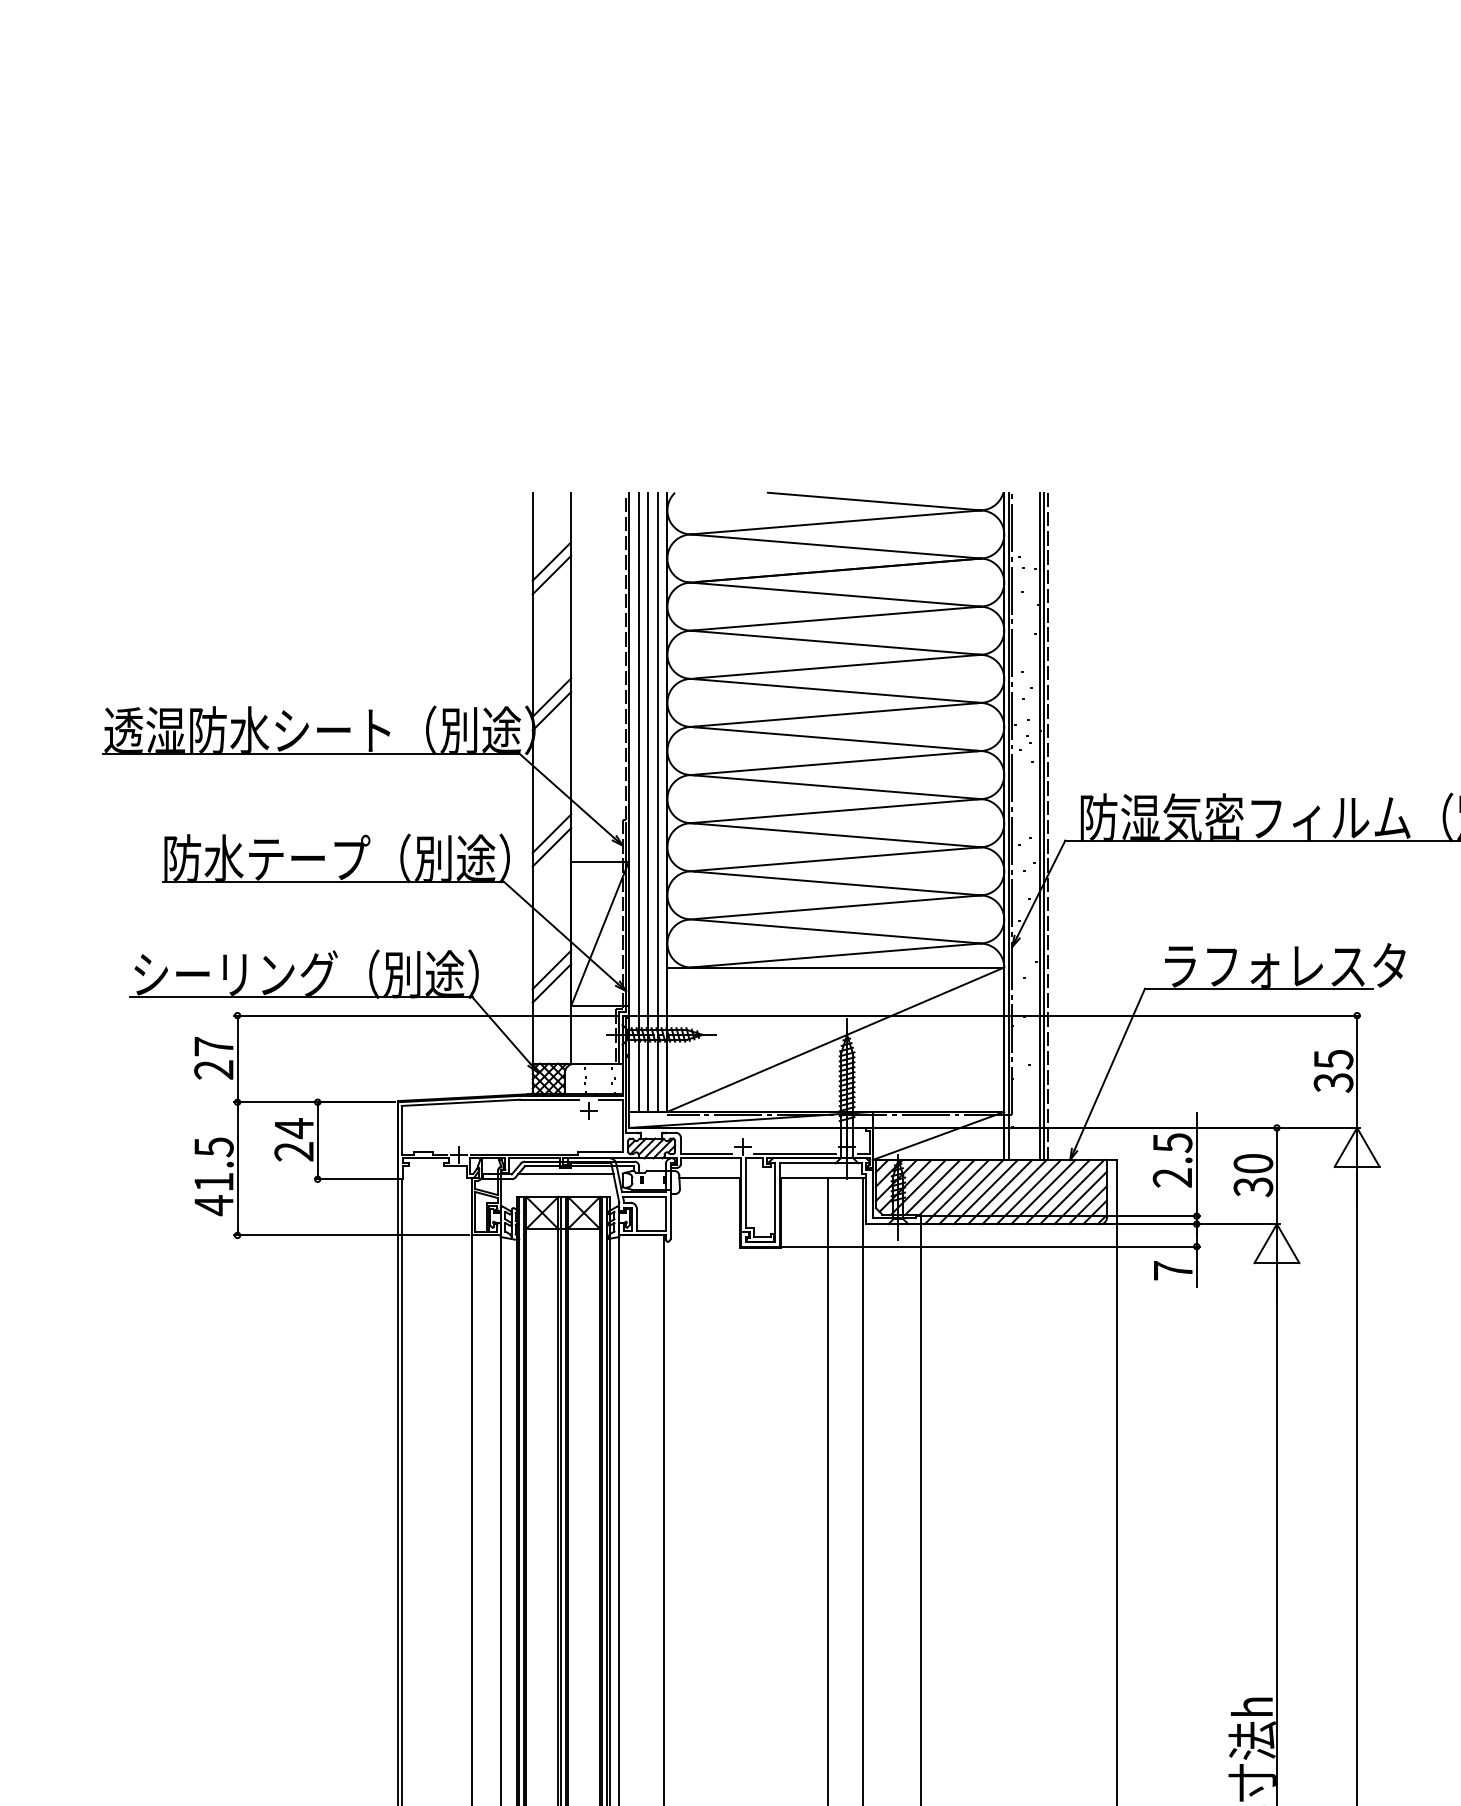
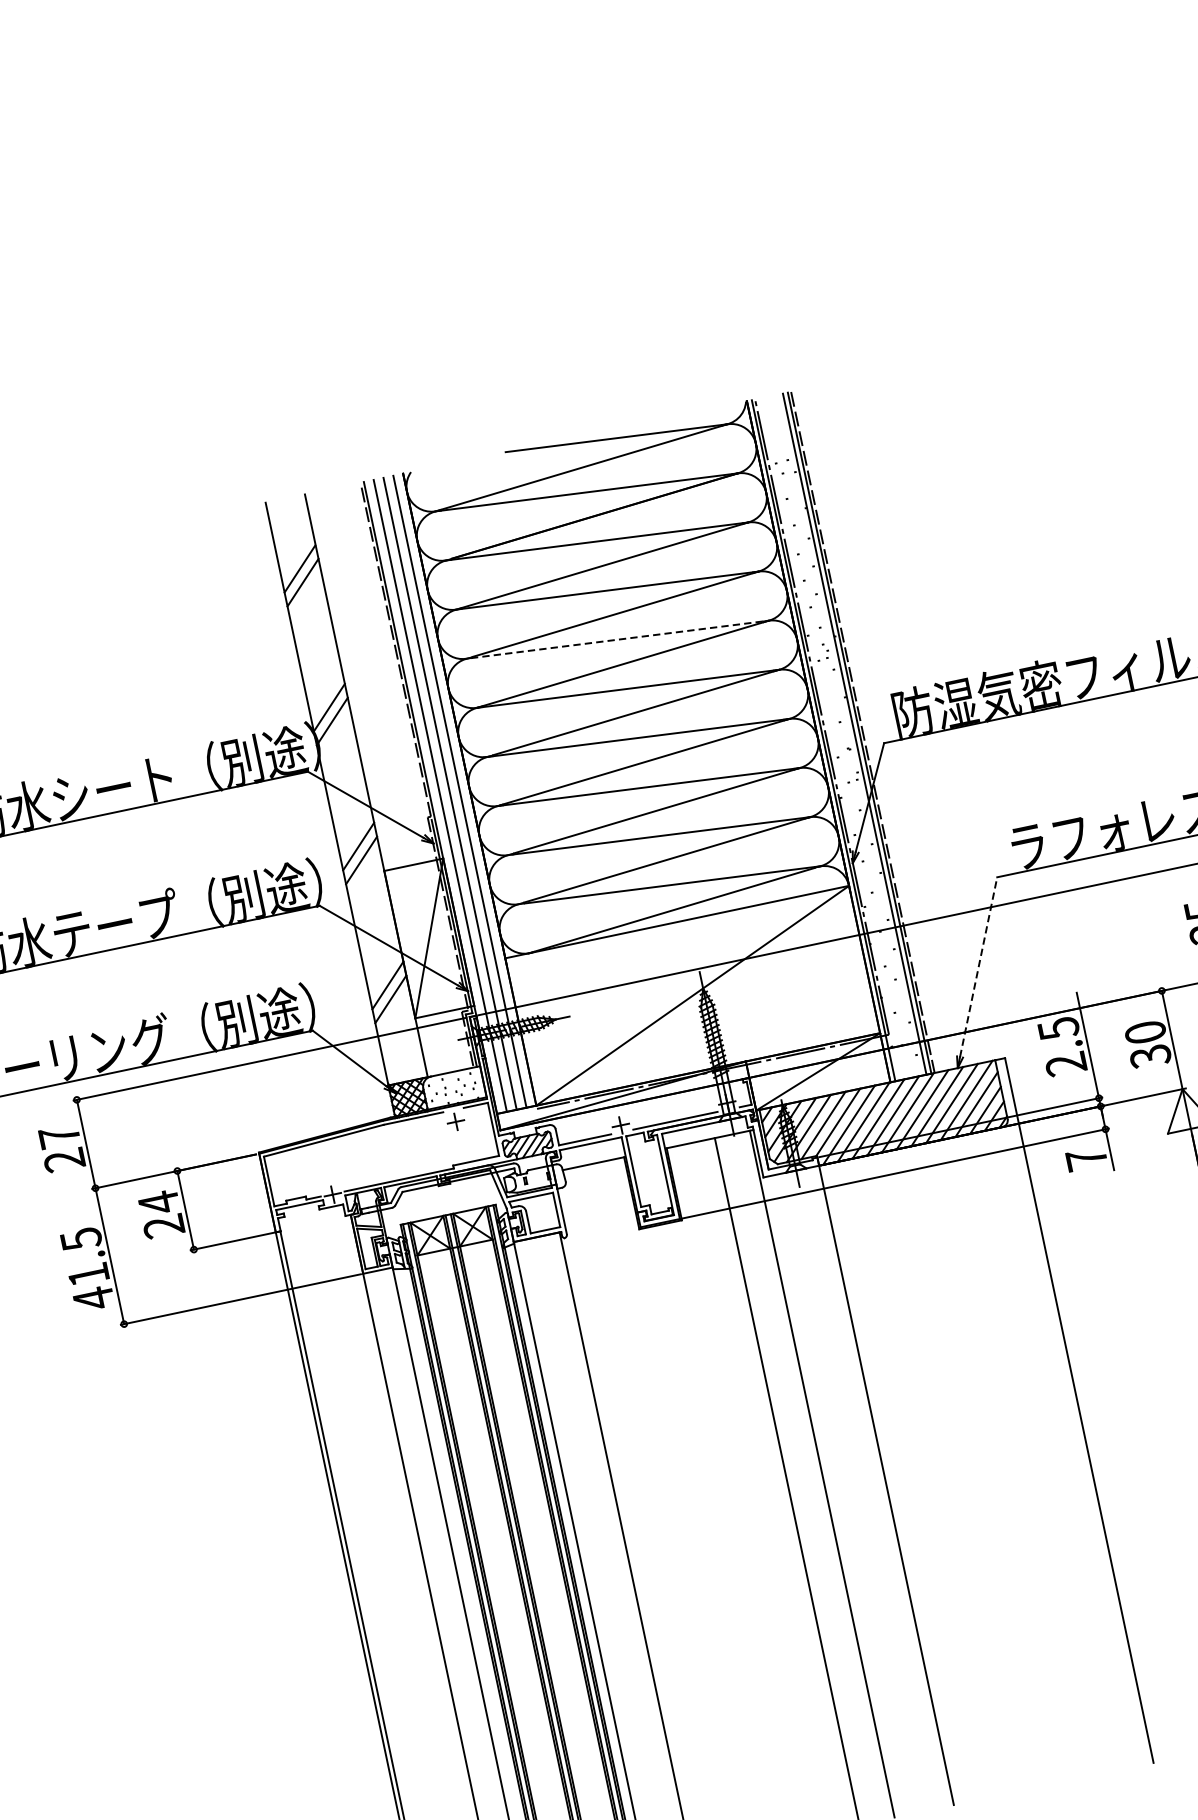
line: (837, 691) -> (619, 640), solid -> dashed
line: (1109, 1069) -> (978, 967), solid -> dashed
line: (565, 1174) -> (445, 1191), removed

